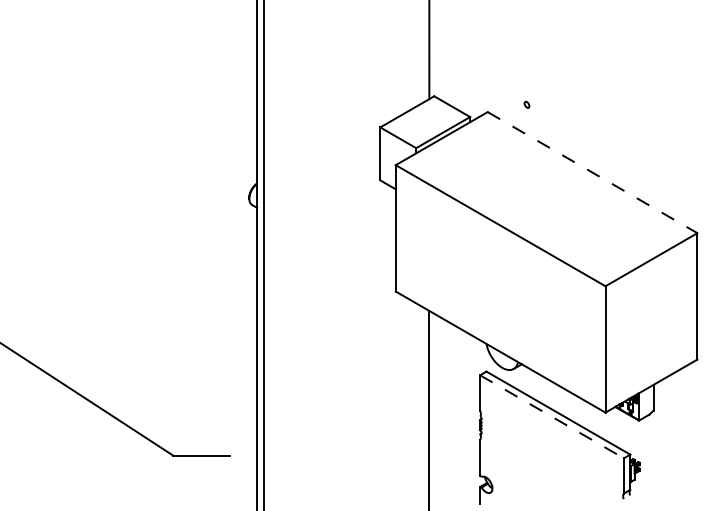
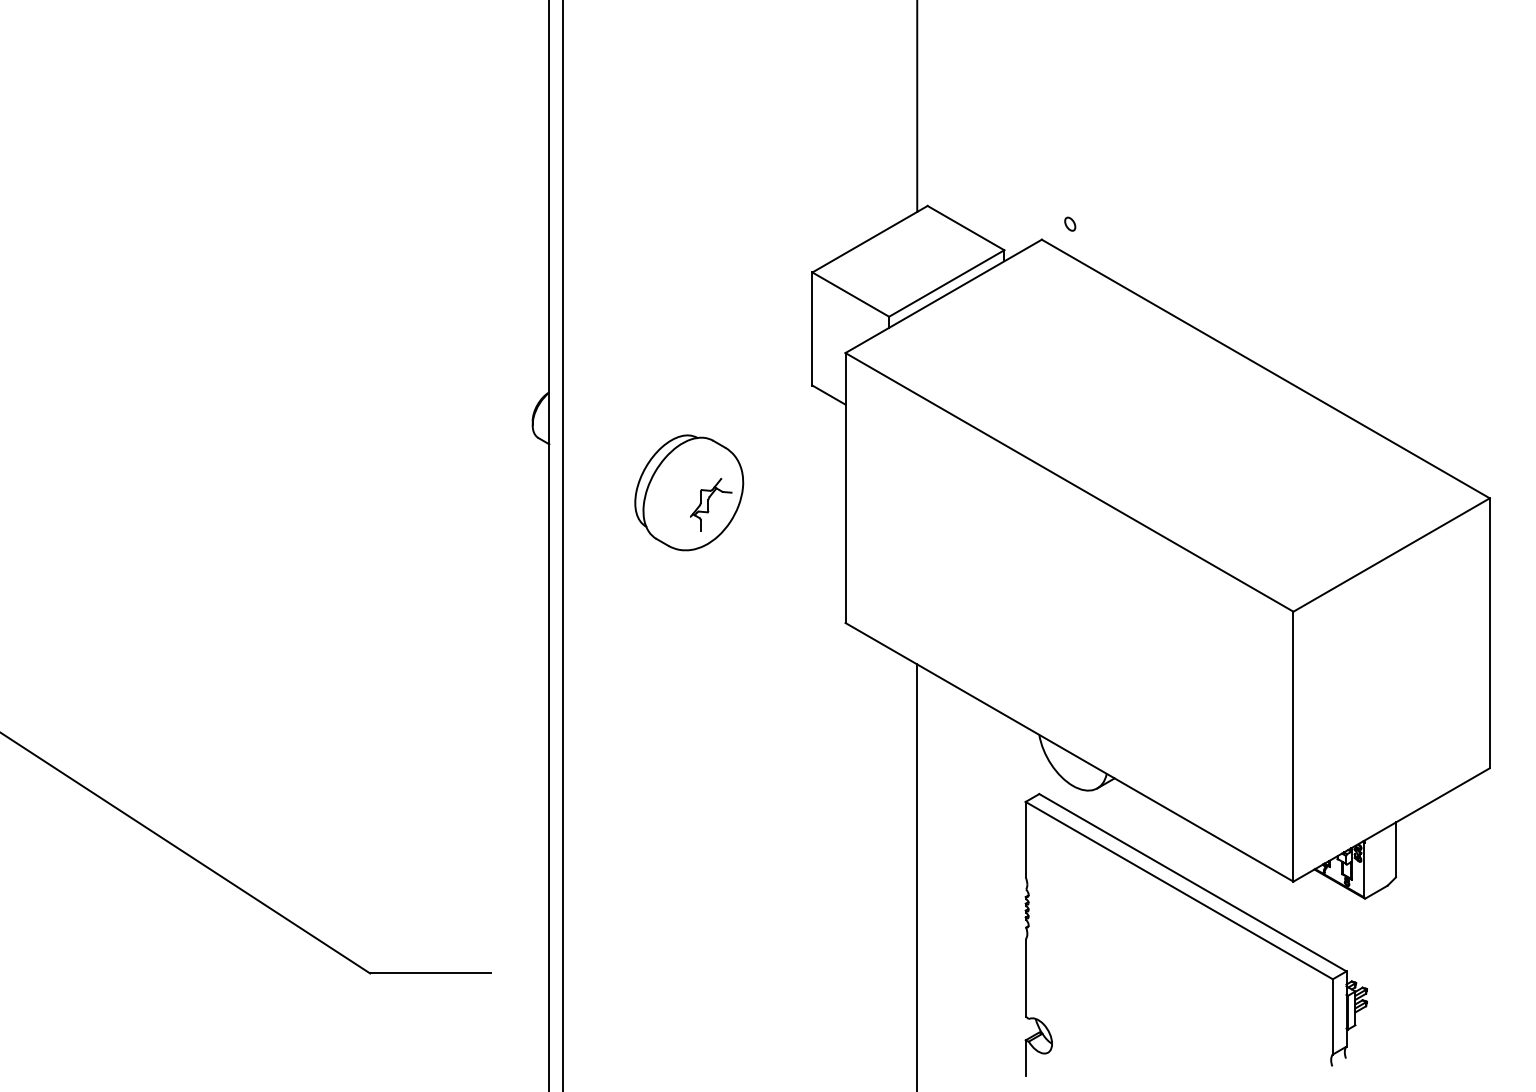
part: (526, 104) -> (1069, 223), moved
line: (593, 172) -> (1267, 368), dashed -> solid
part: (322, 230) -> (688, 492), added
line: (552, 417) -> (1180, 892), dashed -> solid

